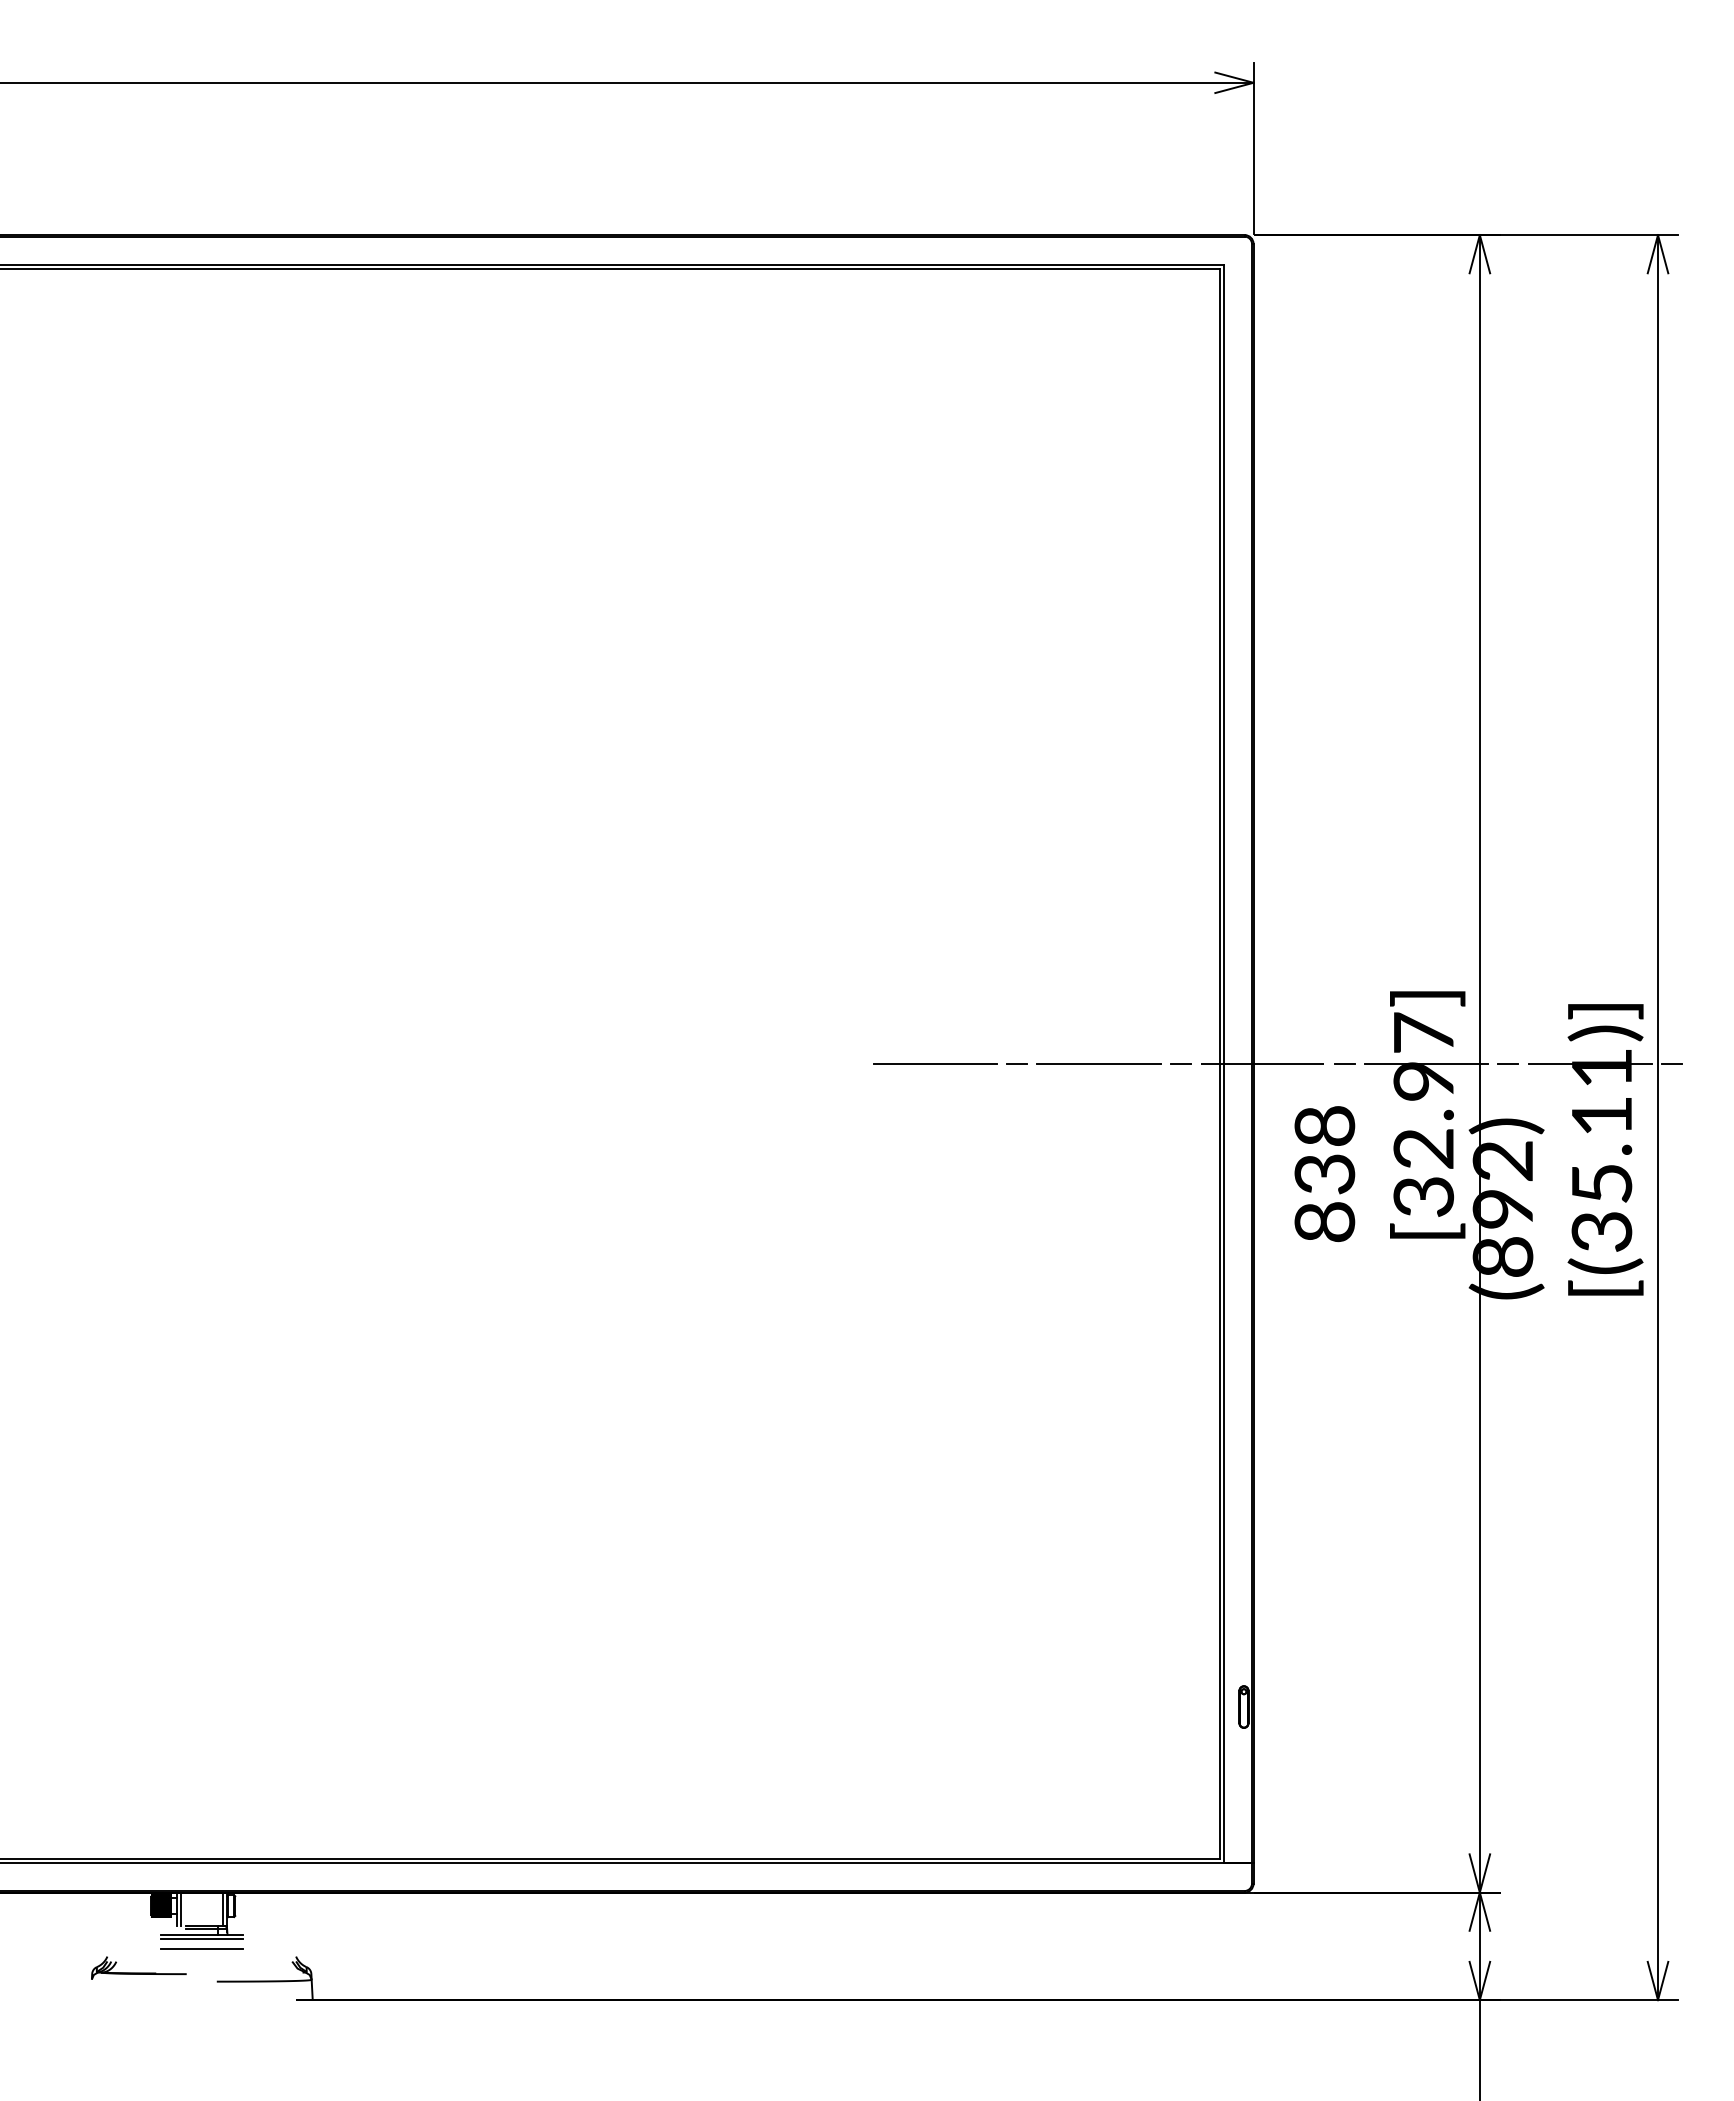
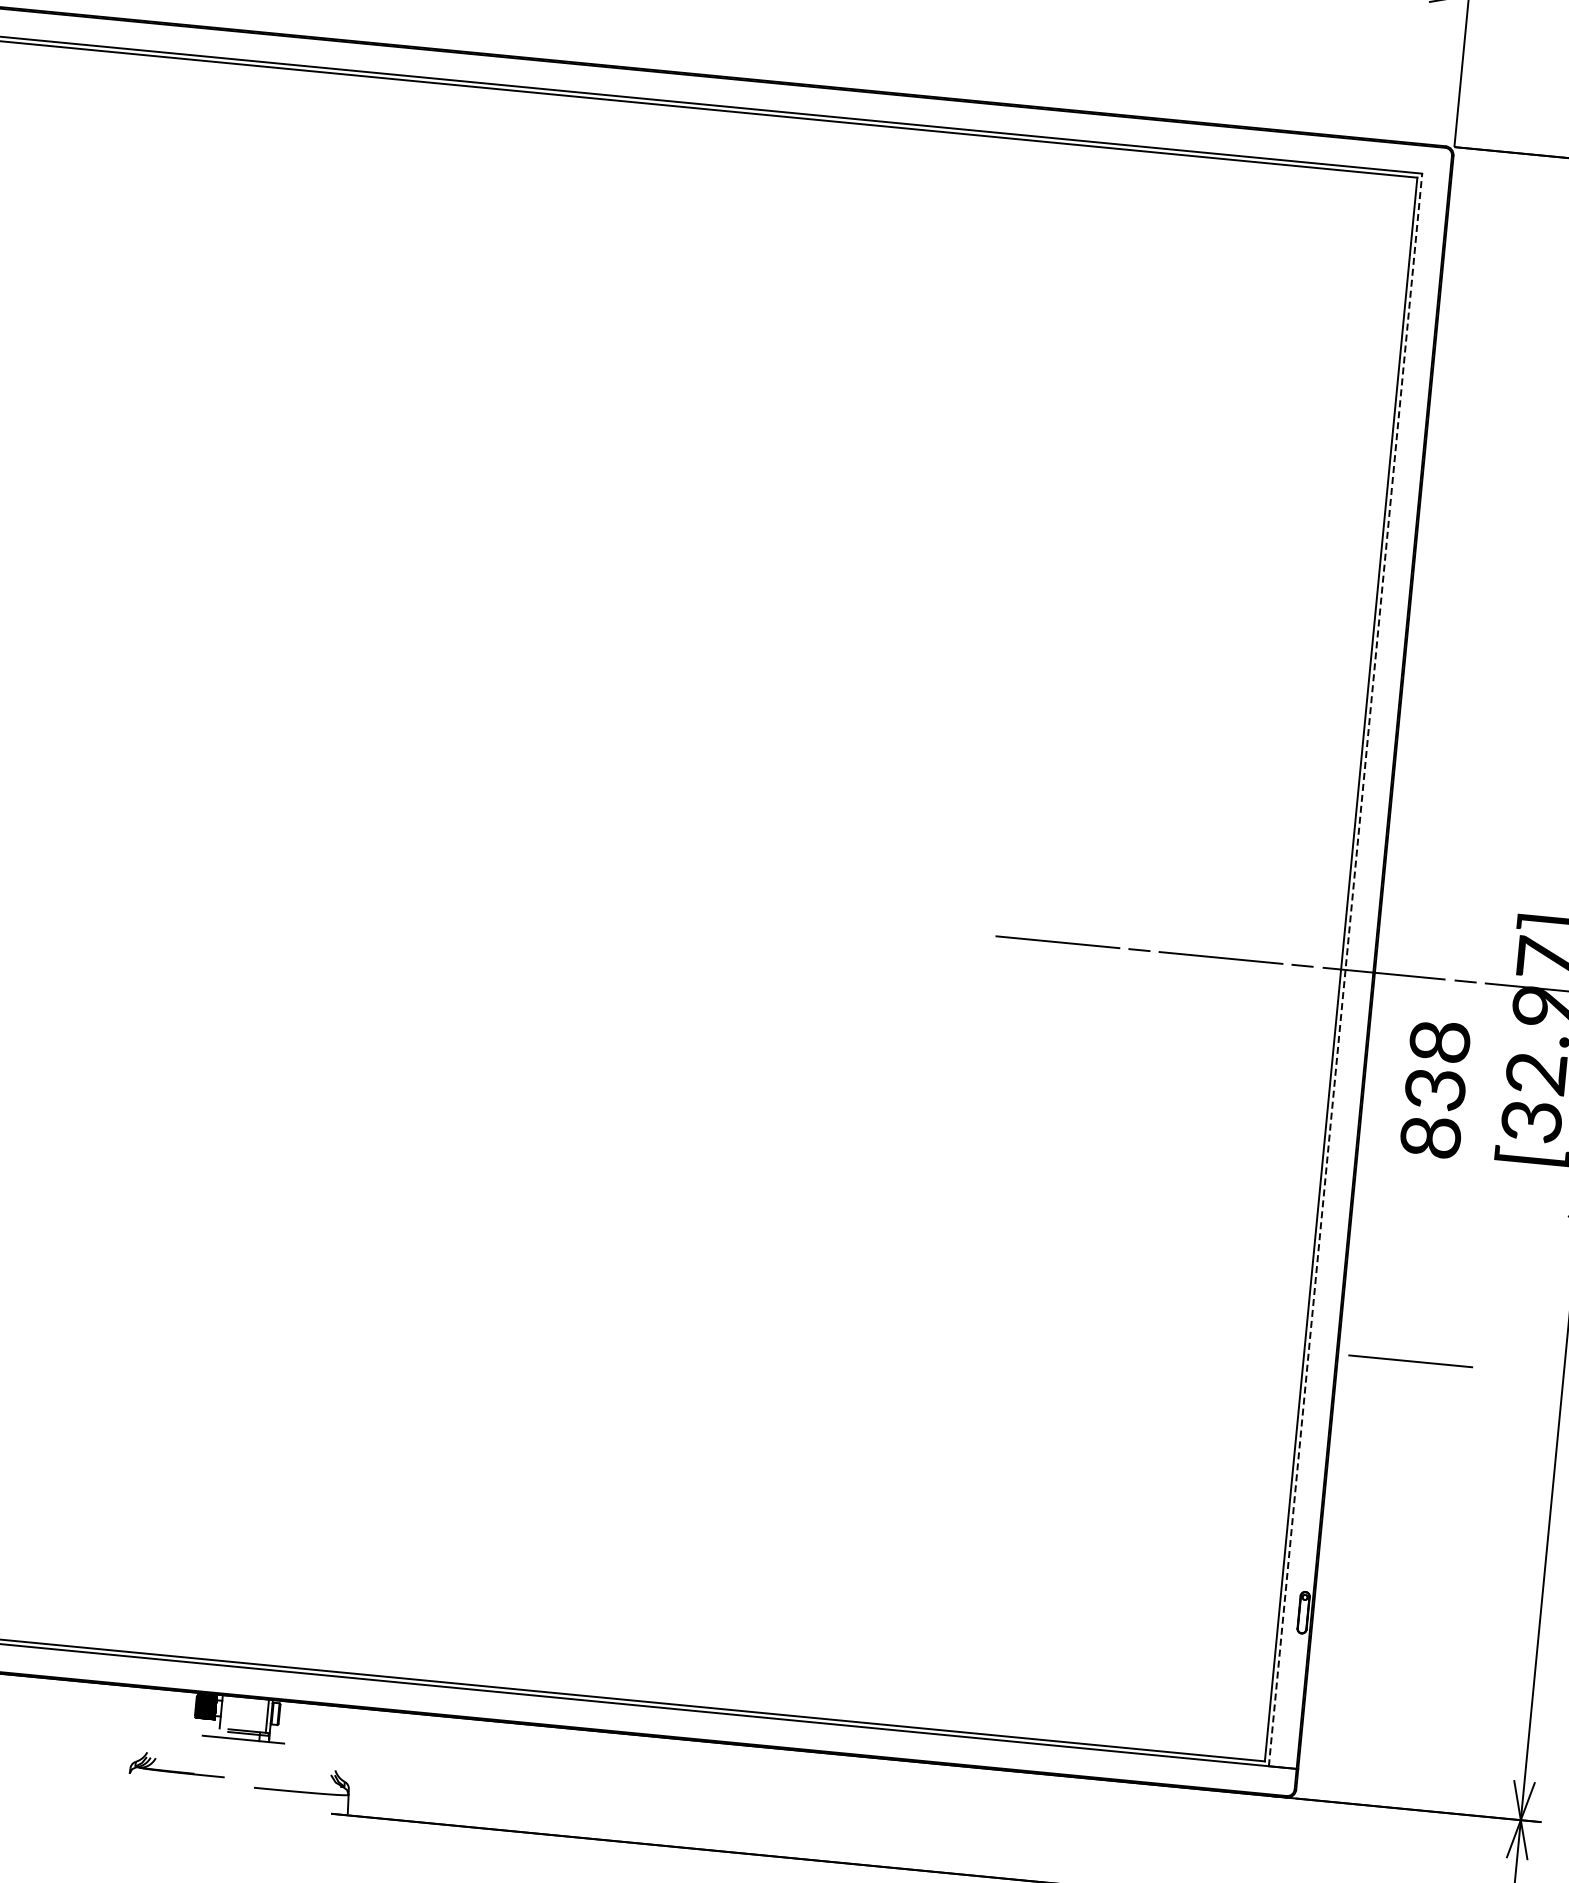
line: (1224, 1063) -> (1345, 969), solid -> dashed
line: (1326, 1446) -> (1410, 1361), added
line: (180, 1908) -> (224, 1711), removed
line: (201, 1939) -> (242, 1744), removed
line: (201, 1948) -> (241, 1753), removed

